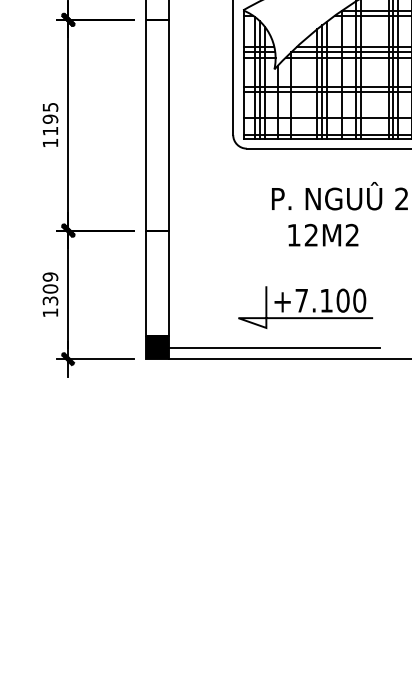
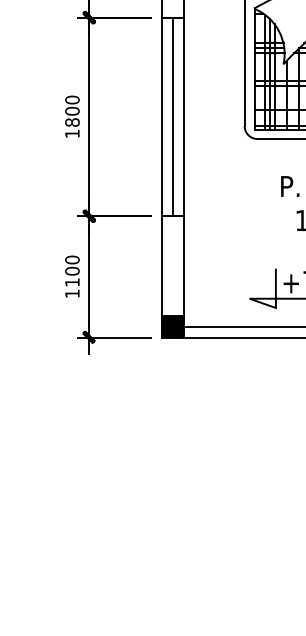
text: (50, 118) -> (72, 110), 1195 -> 1800
line: (157, 124) -> (173, 116), added
text: (50, 288) -> (72, 270), 1309 -> 1100

